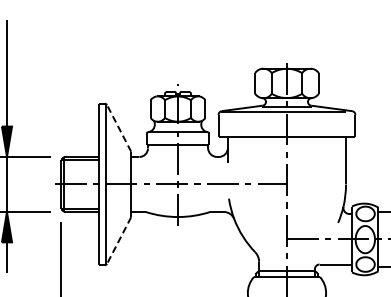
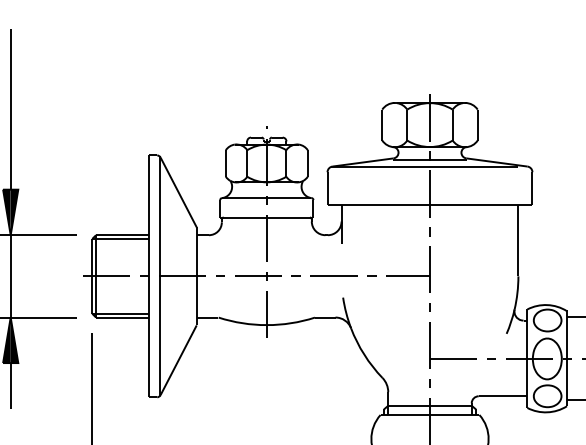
line: (118, 127) -> (177, 191), dashed -> solid
line: (118, 240) -> (177, 360), dashed -> solid

